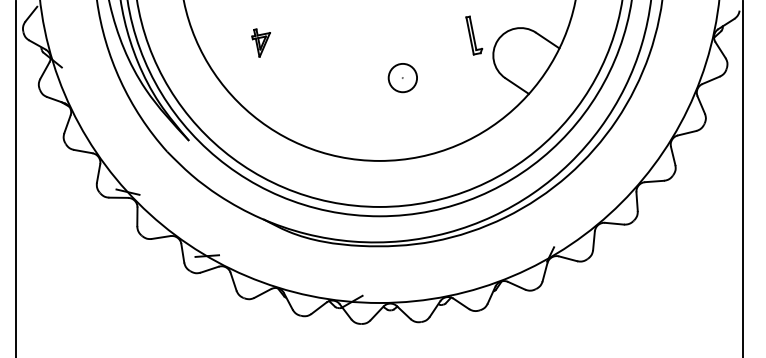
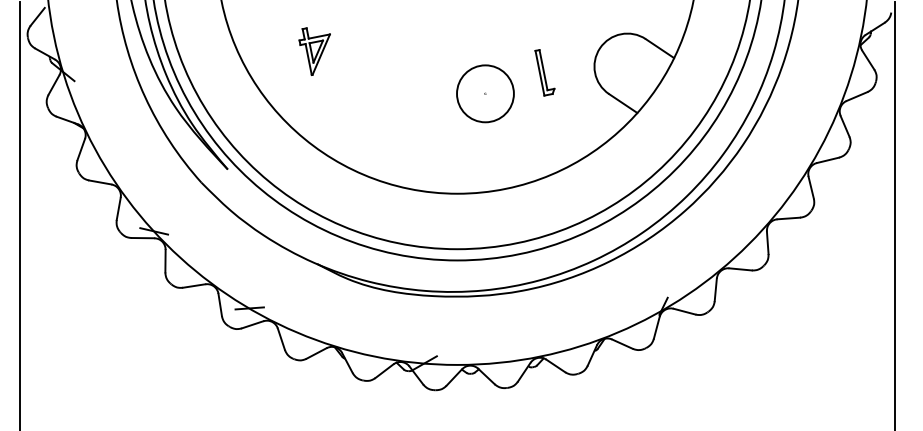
part: (474, 35) -> (545, 72), moved
part: (260, 42) -> (313, 50), size x1.43
circle: (402, 77) -> (485, 93), size x1.67

